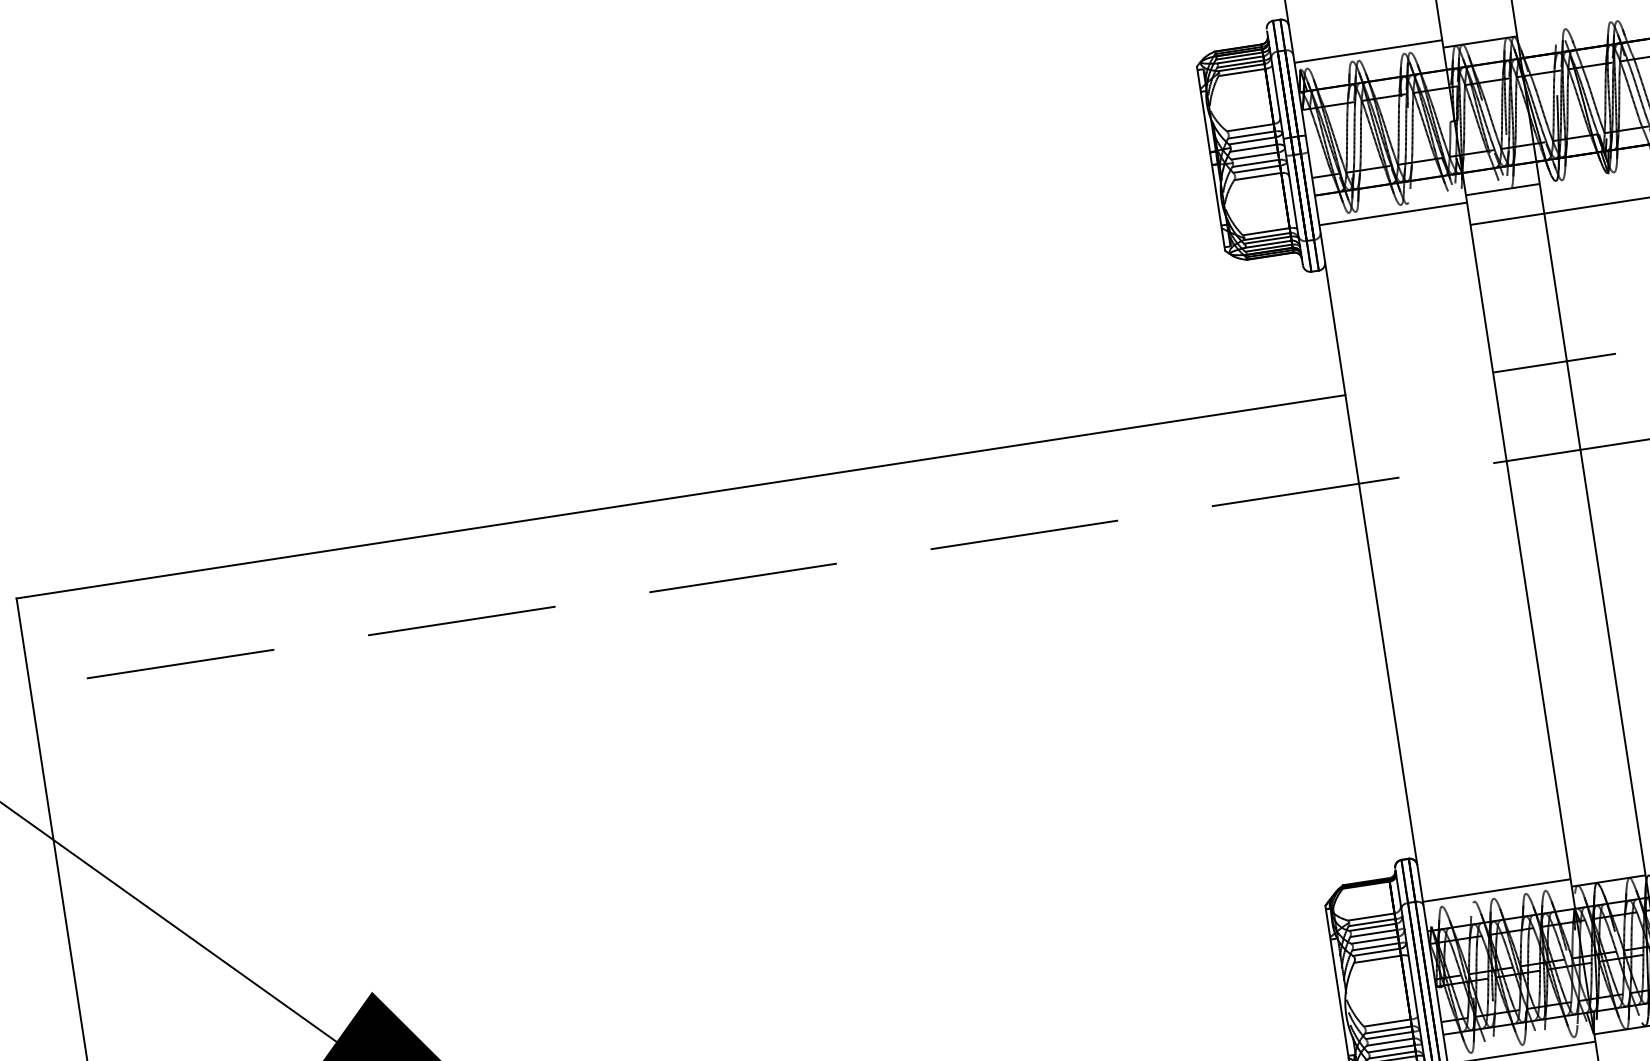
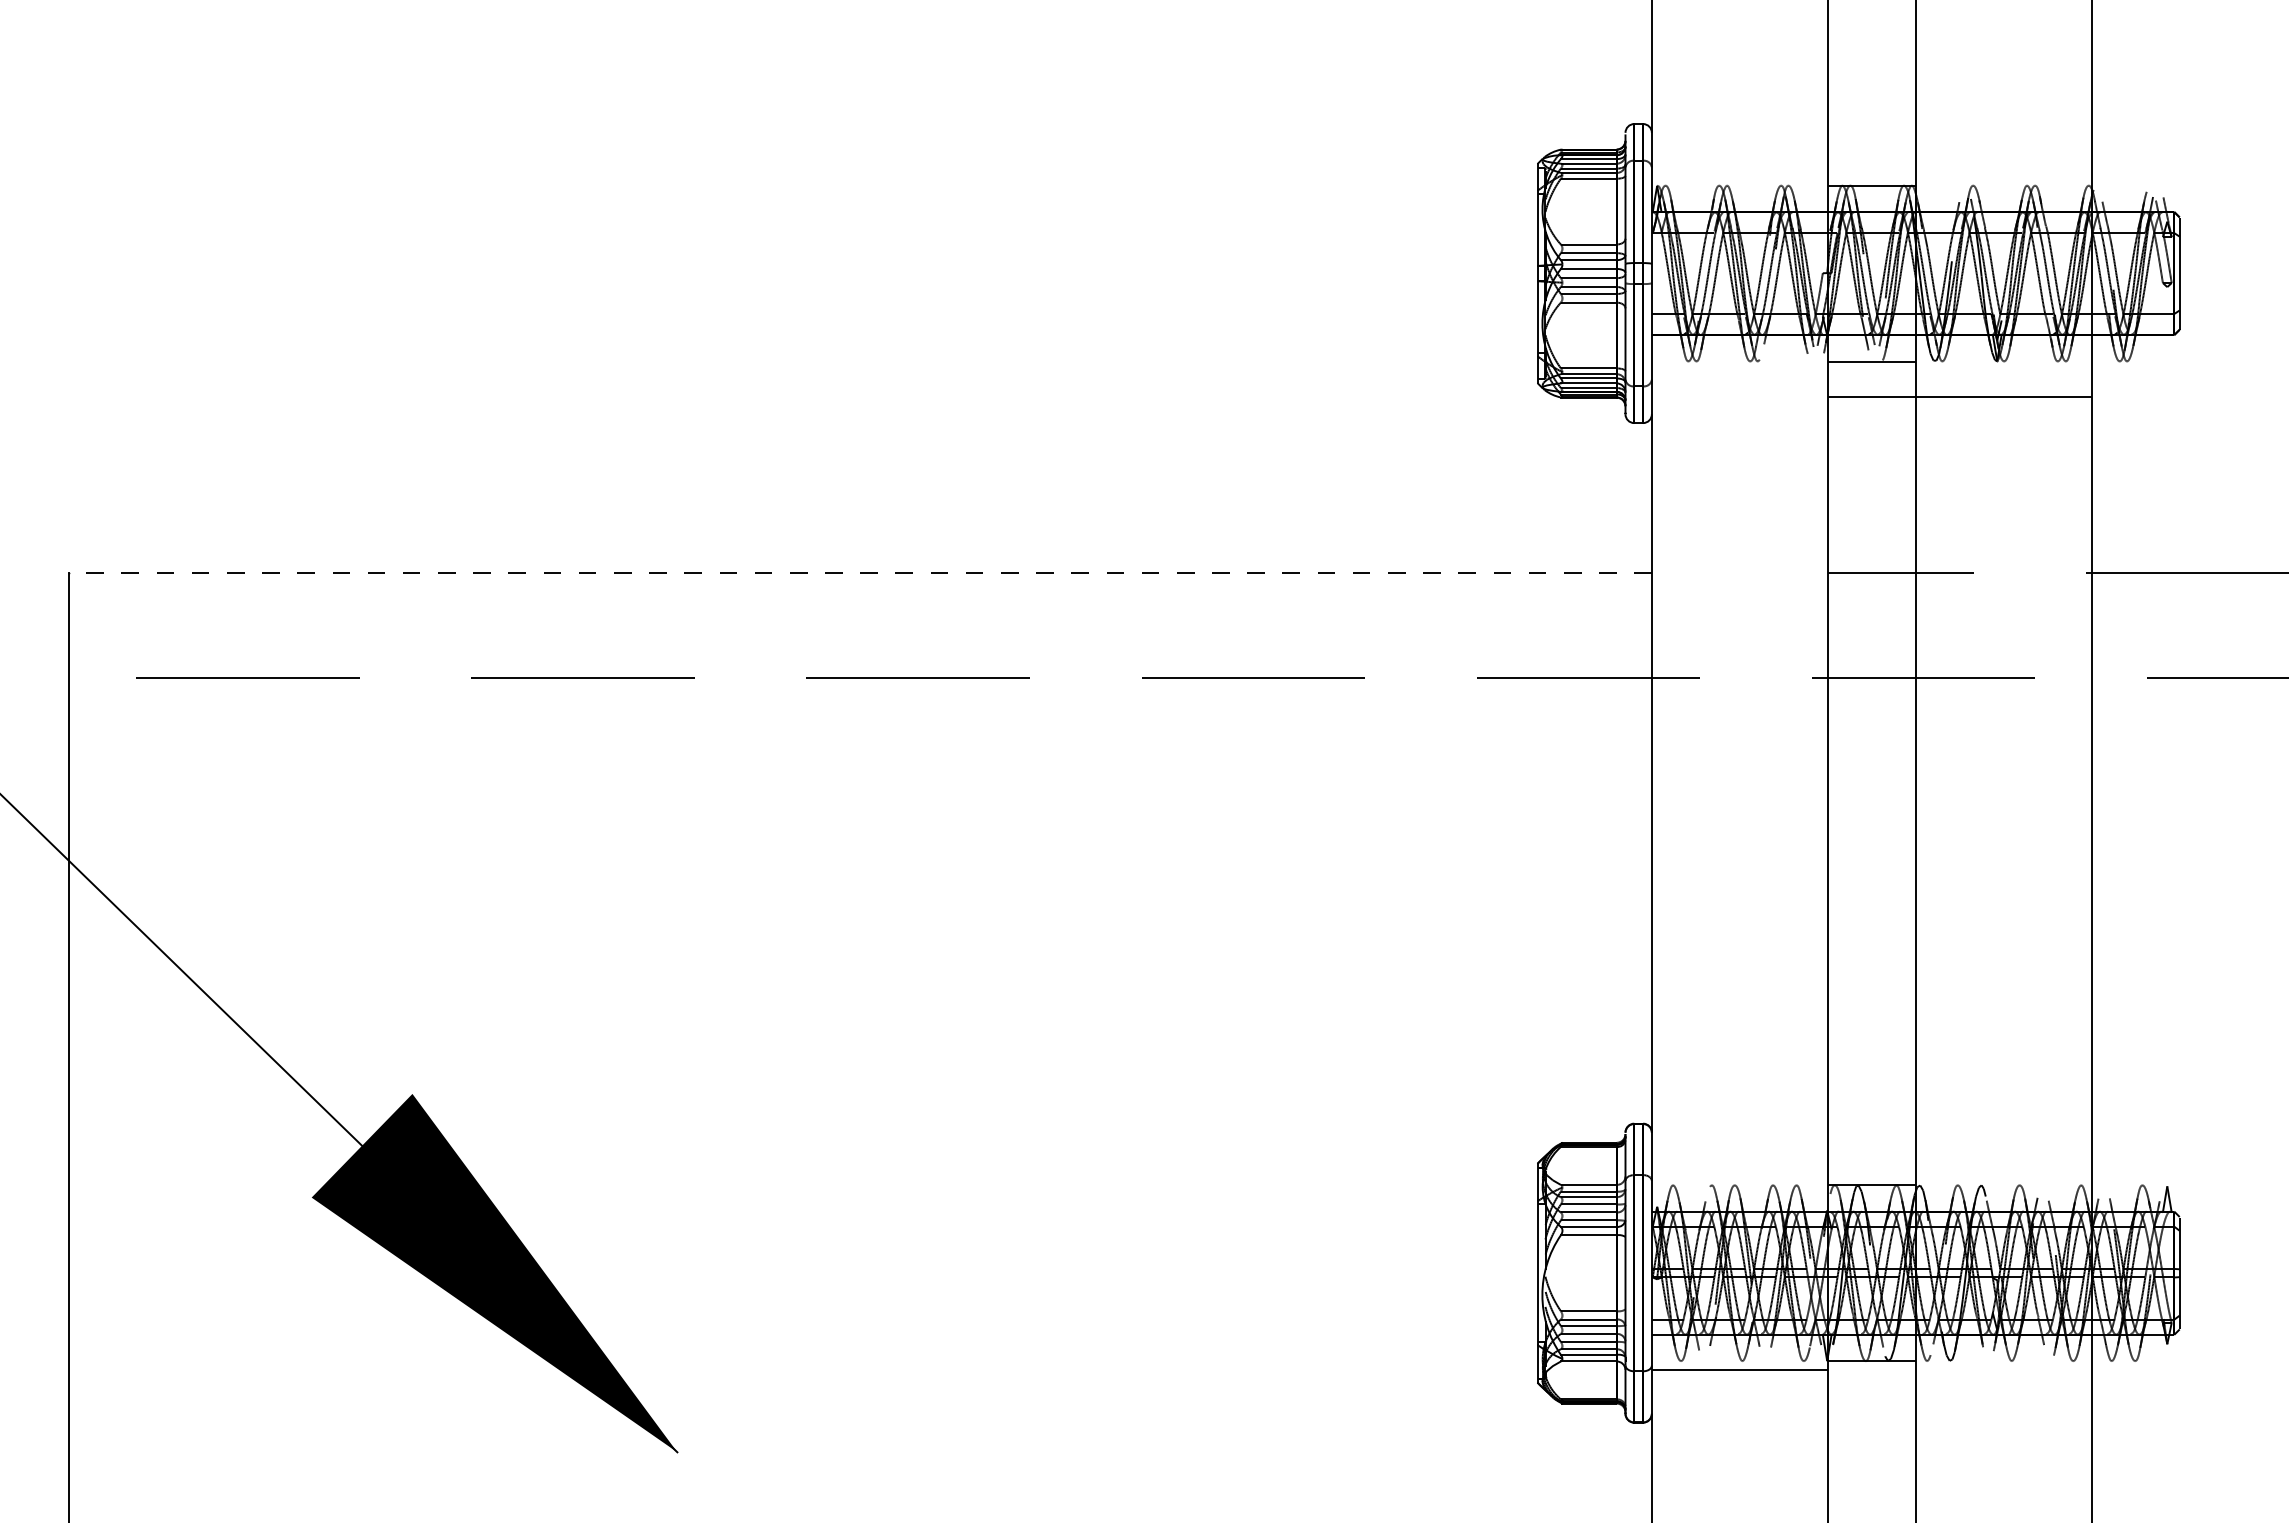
line: (1368, 51) -> (1739, 176), removed
line: (1393, 214) -> (1739, 370), removed
line: (681, 496) -> (860, 572), solid -> dashed
line: (1496, 890) -> (1739, 1176), removed

